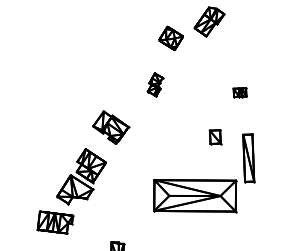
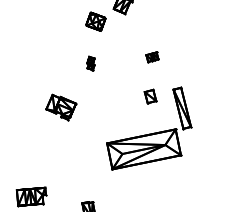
part: (155, 84) -> (91, 63), size x0.7
part: (239, 92) -> (151, 57), moved
part: (81, 176) -> (45, 153), removed

